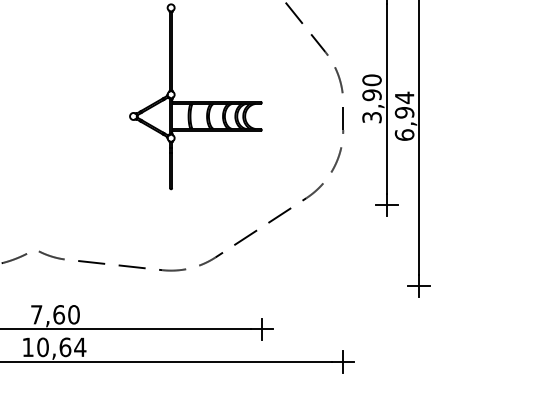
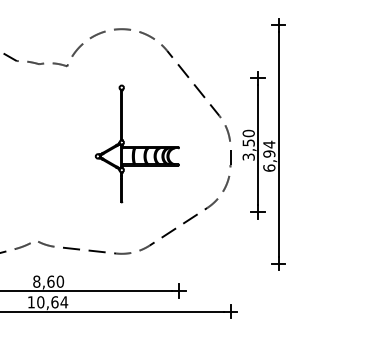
text: (371, 94) -> (248, 142), 3,90 -> 3,50
text: (36, 314) -> (36, 281), 7,60 -> 8,60

